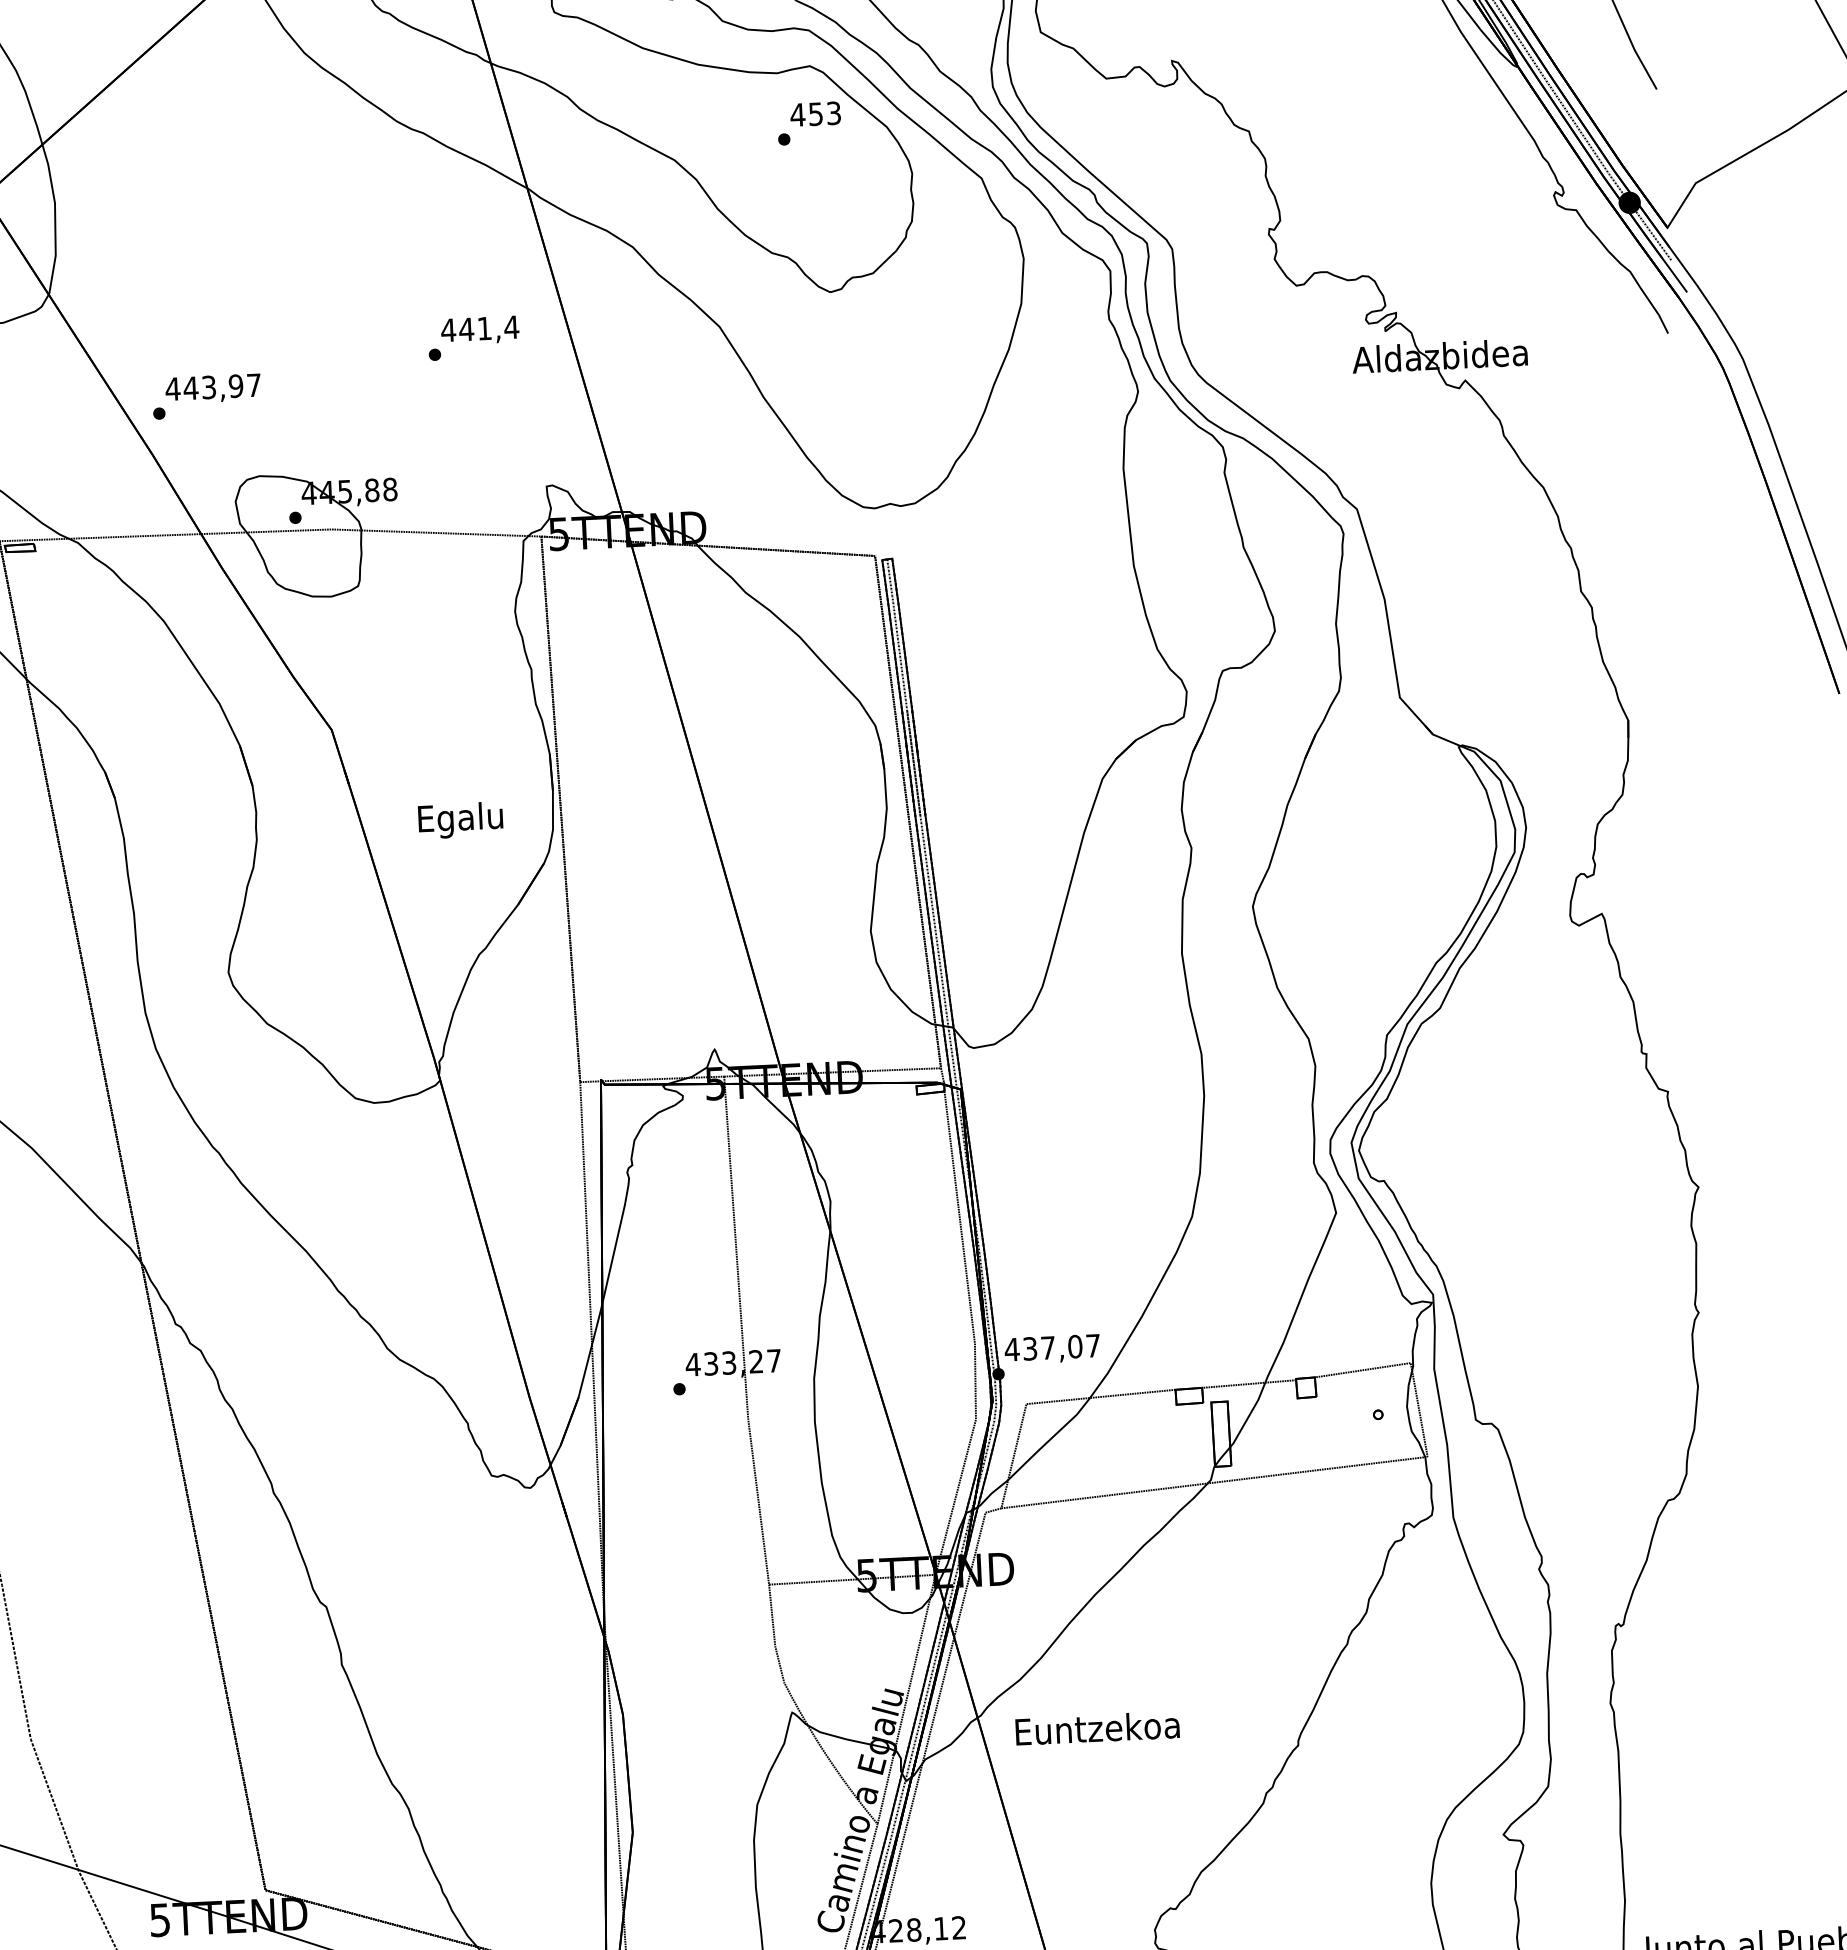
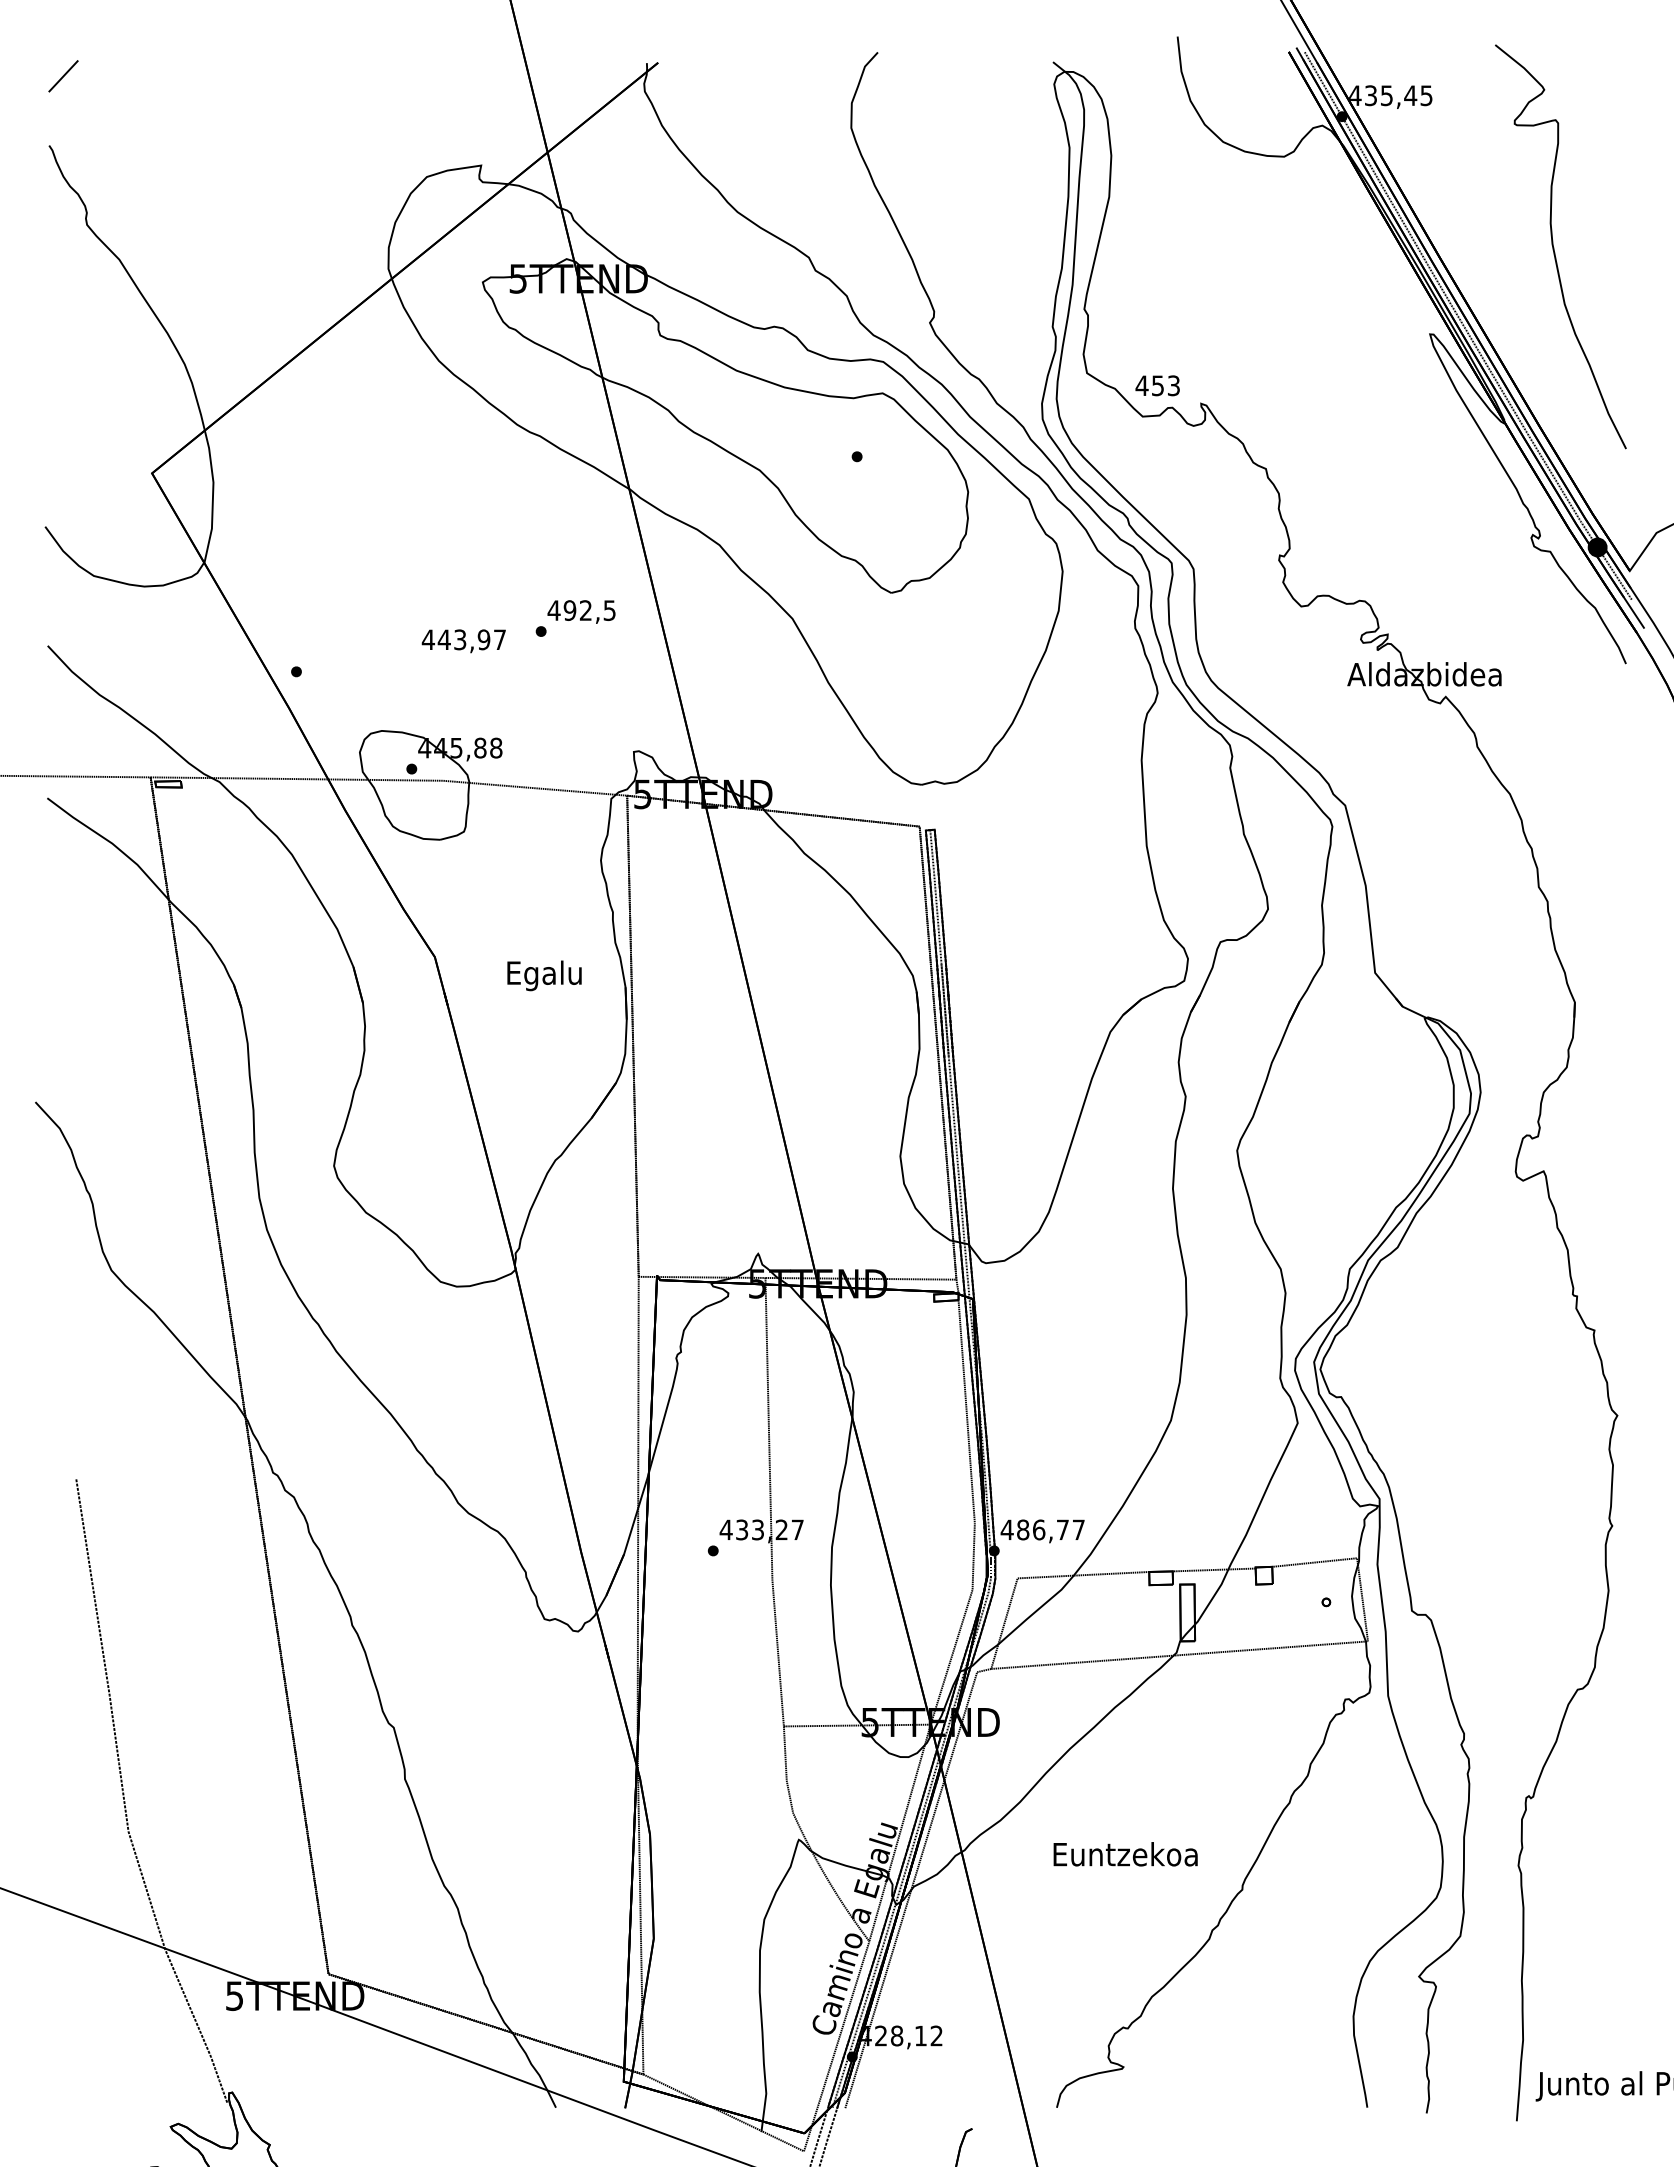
text: (815, 113) -> (1157, 385), moved
text: (488, 328) -> (589, 610), 441,4 -> 492,5
text: (212, 389) -> (463, 641), moved
text: (460, 819) -> (544, 975), moved
text: (1053, 1347) -> (1043, 1529), 437,07 -> 486,77
text: (1097, 1728) -> (1125, 1854), moved

